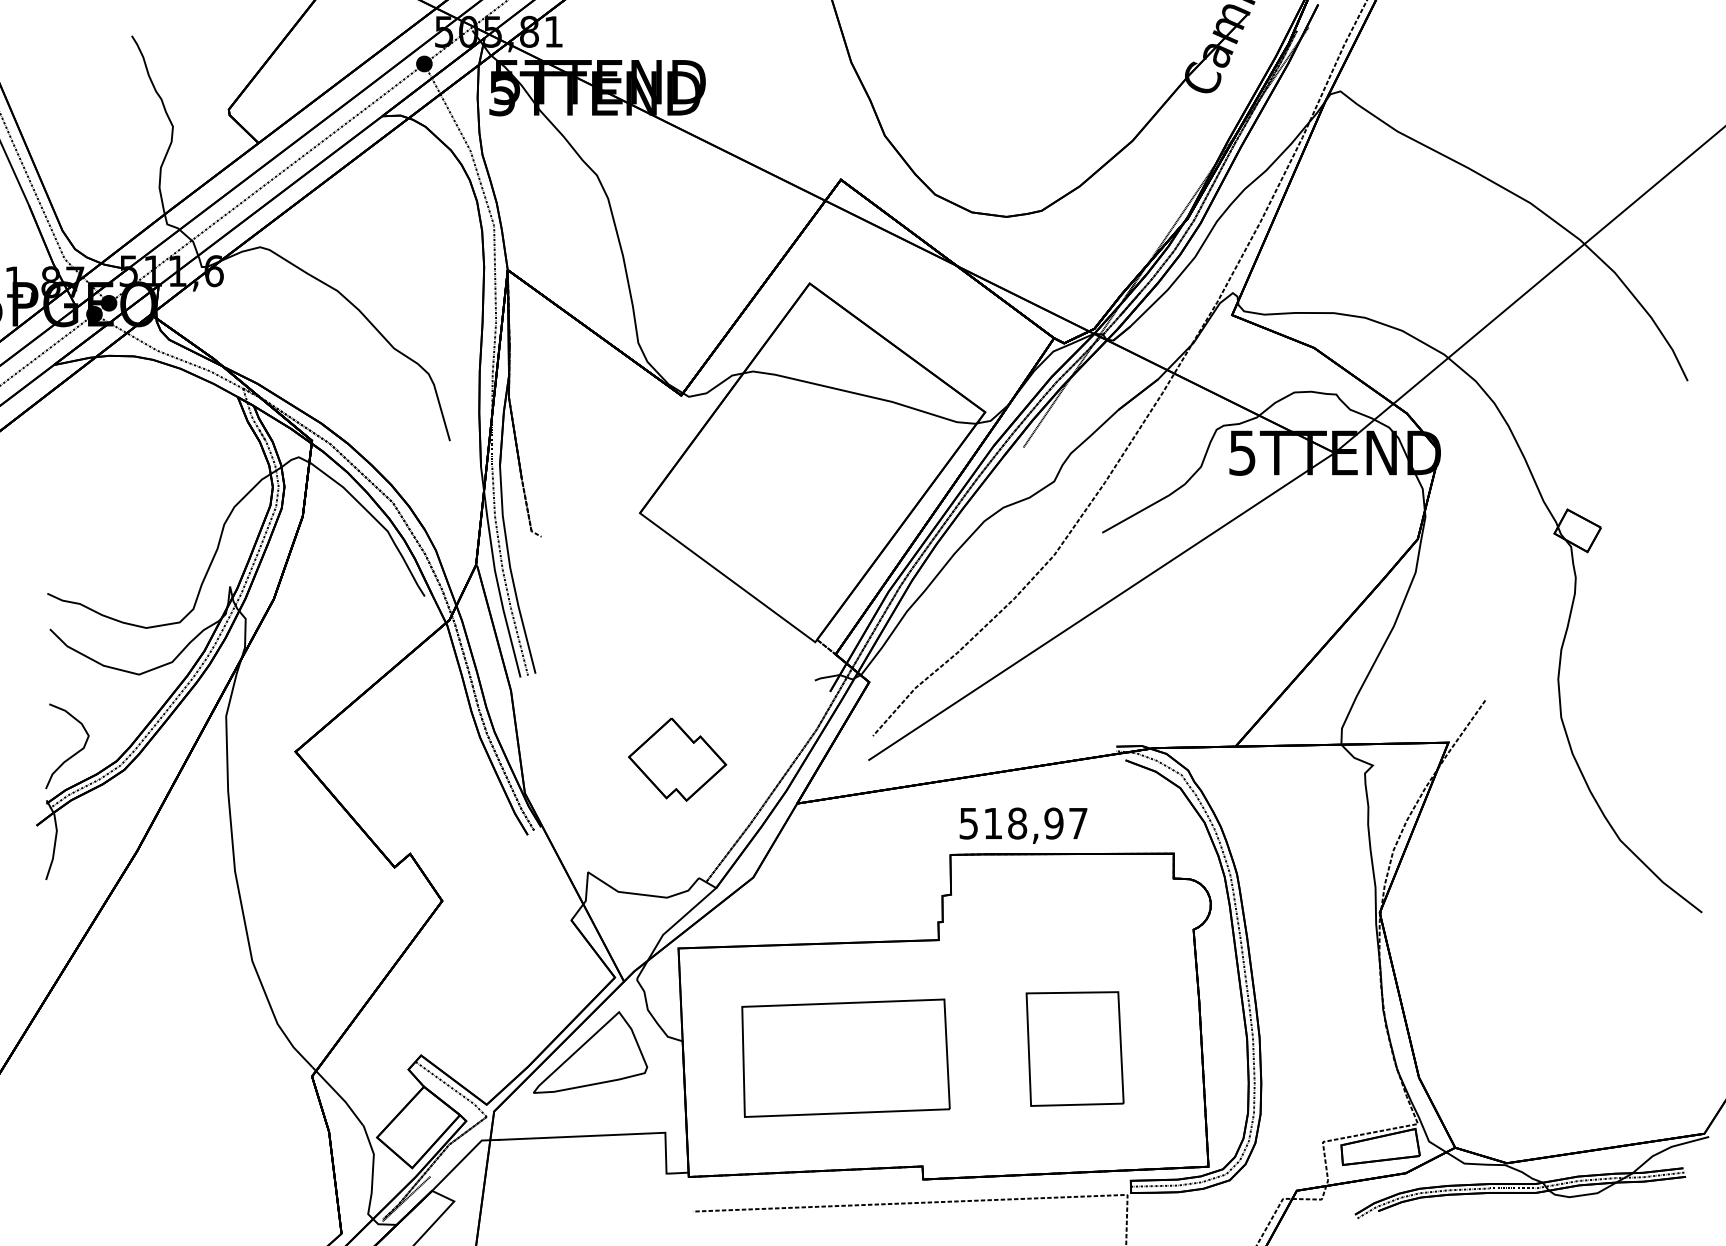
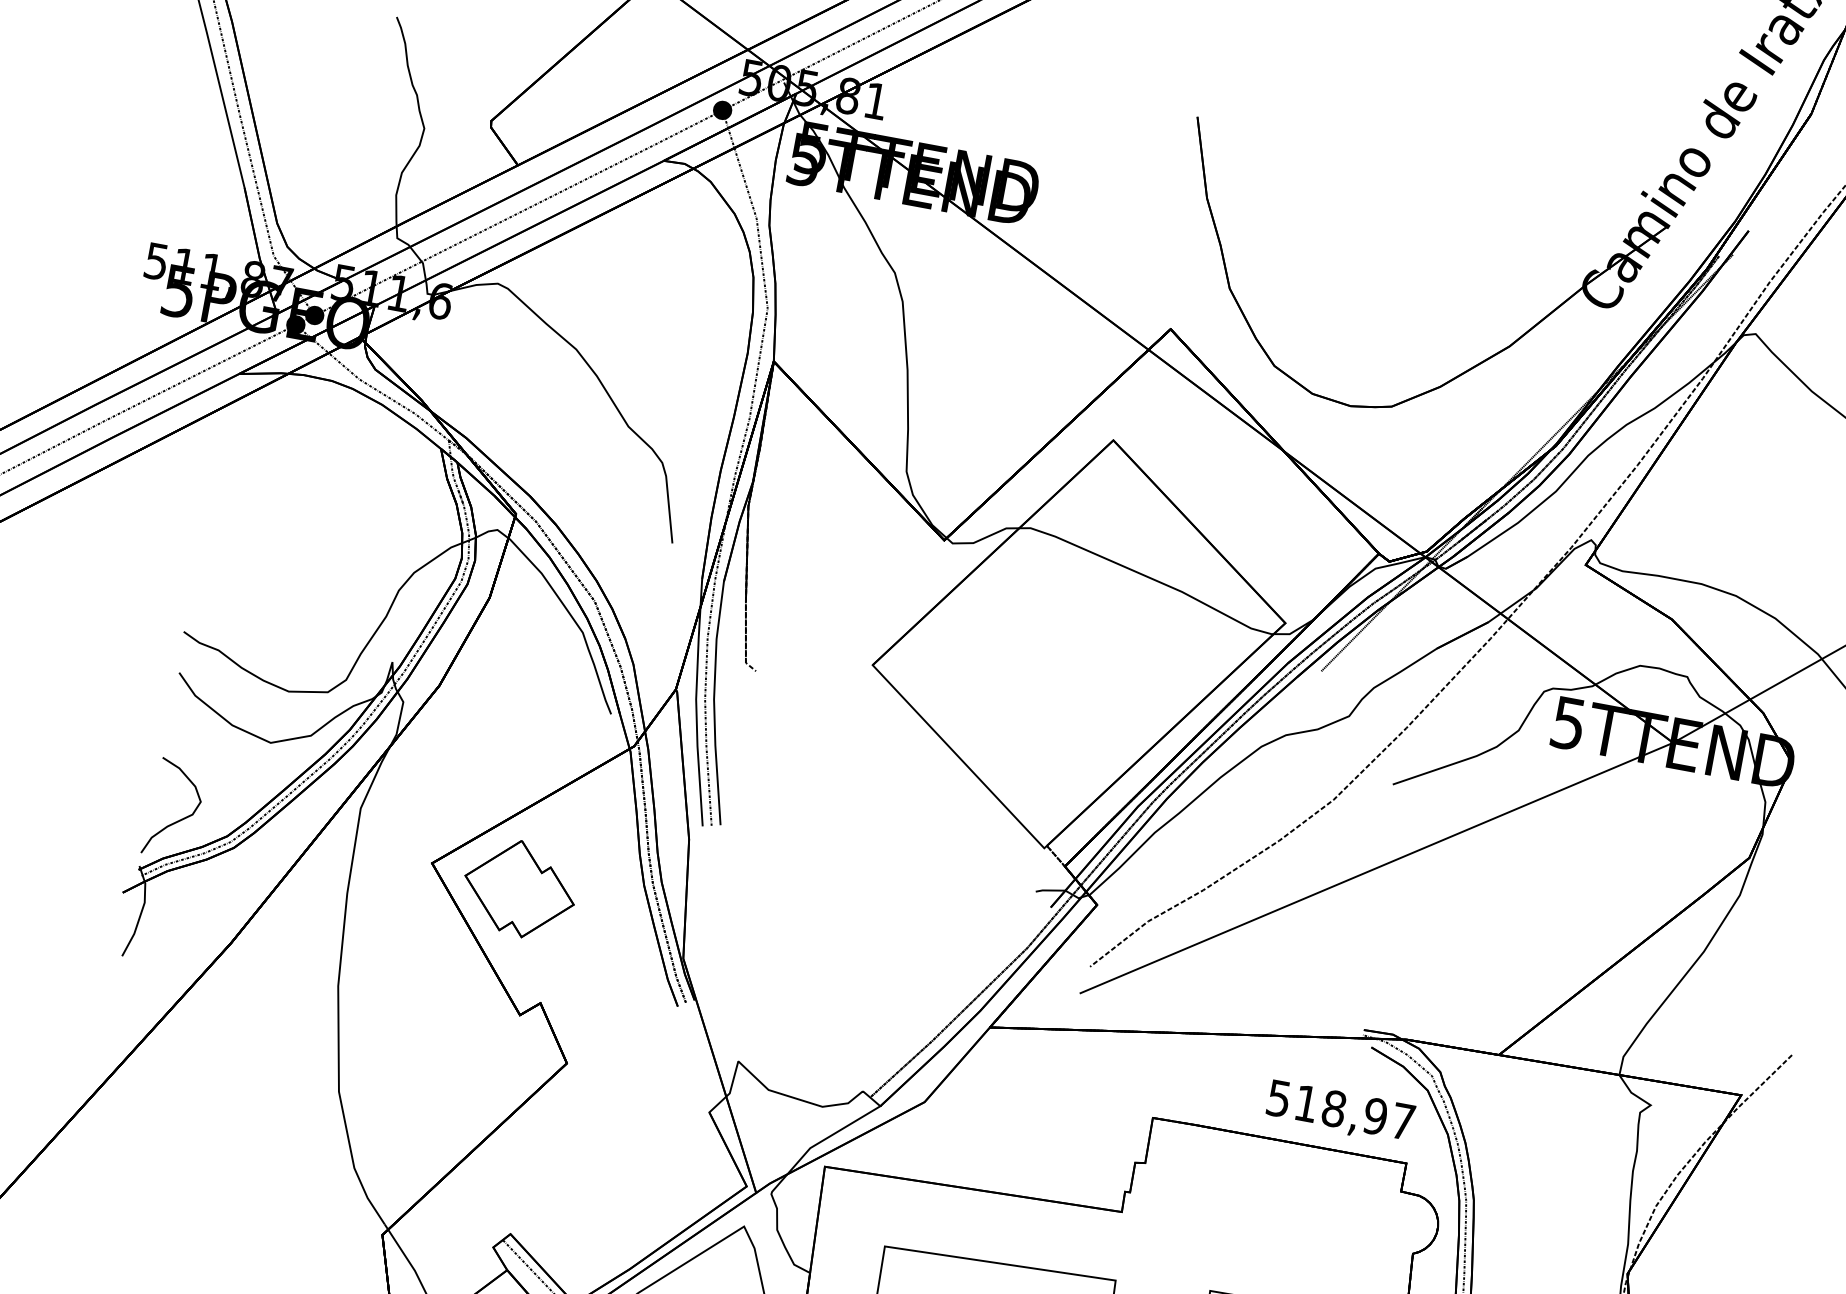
part: (677, 759) -> (519, 888), moved
text: (1023, 825) -> (1340, 1112), moved

